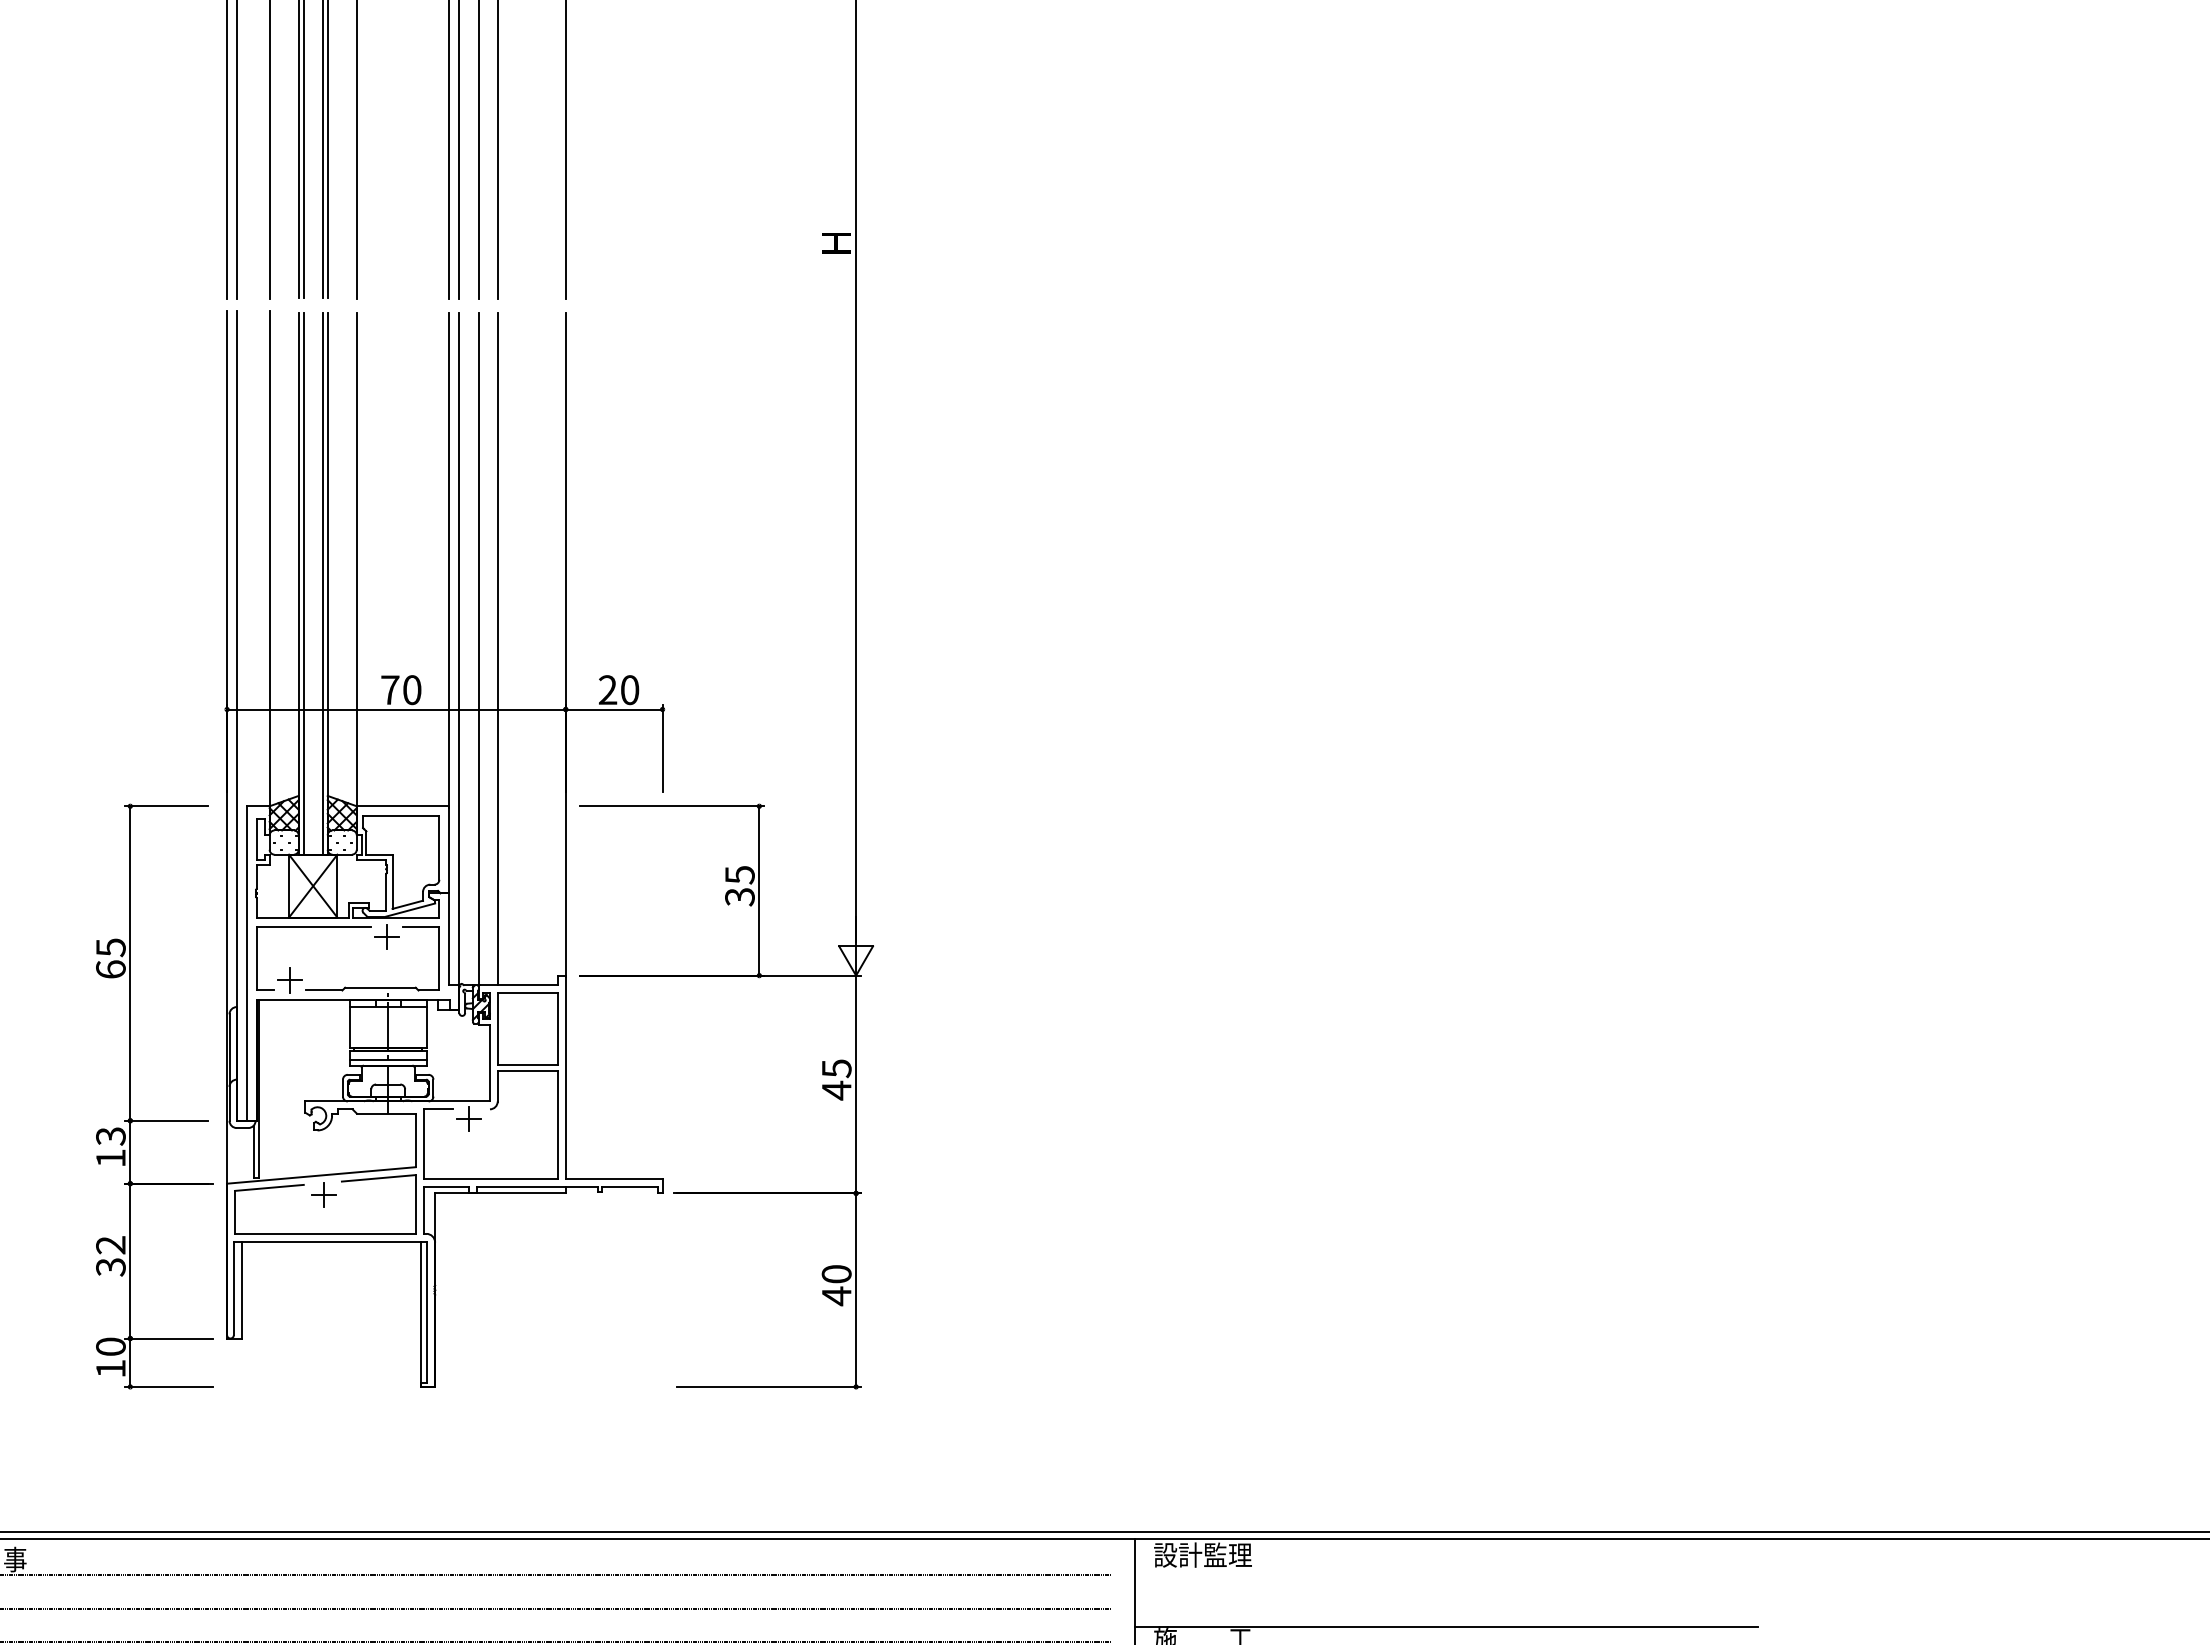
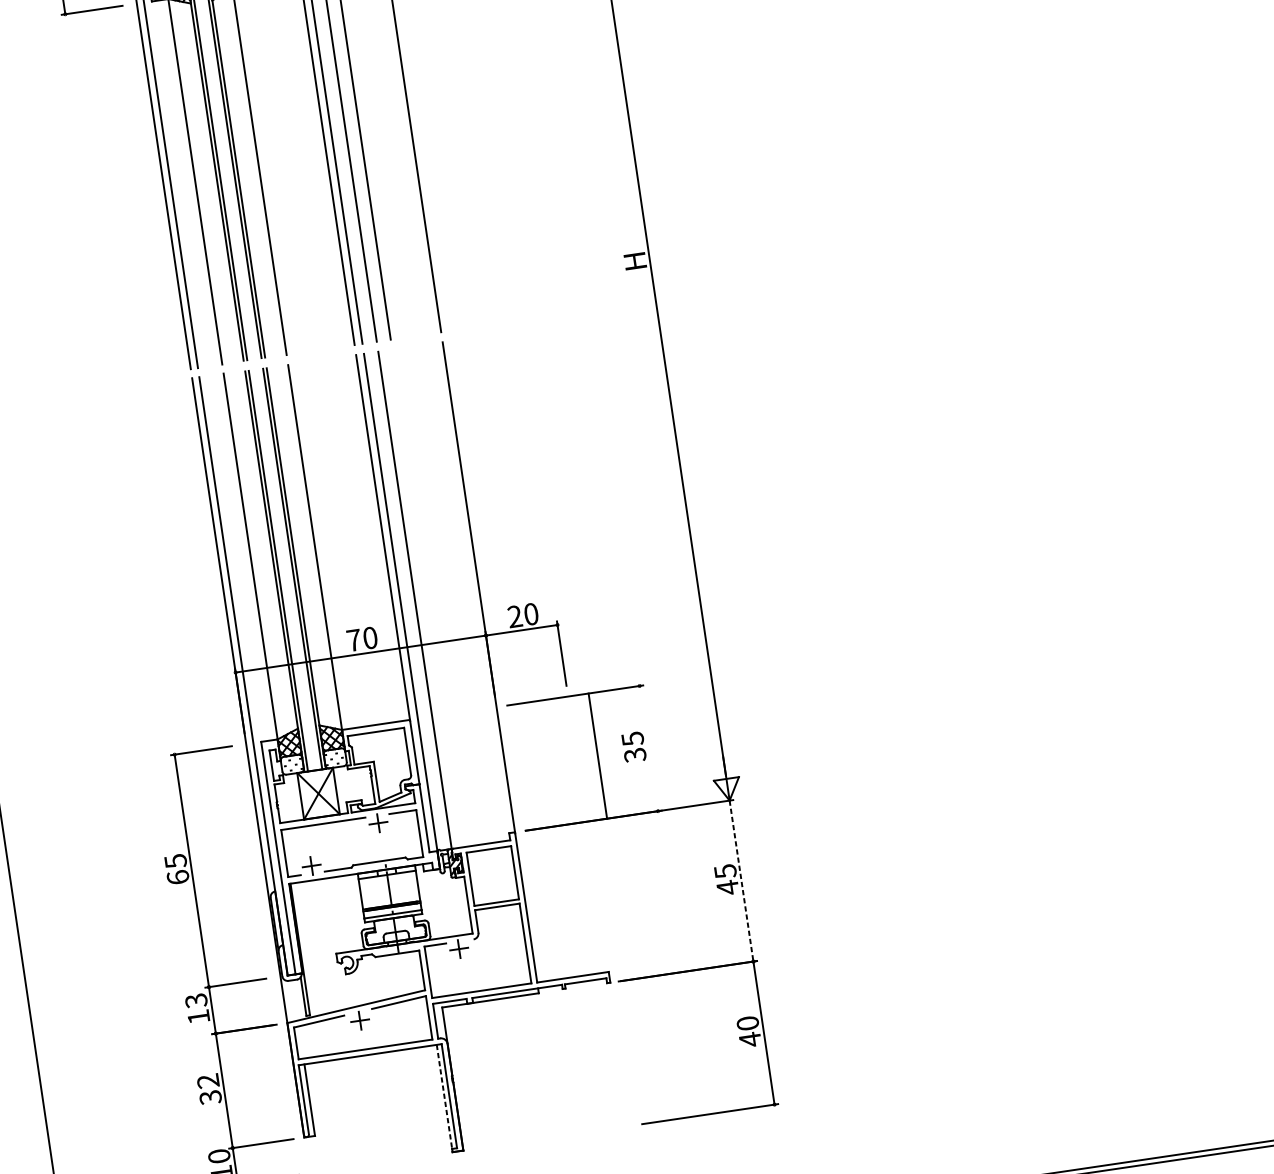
line: (497, 648) -> (428, 597), removed
line: (759, 890) -> (597, 755), moved
line: (856, 1084) -> (741, 881), solid -> dashed
line: (420, 1314) -> (444, 1098), solid -> dashed

